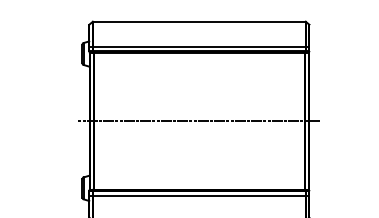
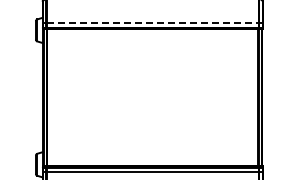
line: (199, 46) -> (152, 22), solid -> dashed
line: (199, 121) -> (152, 97), removed

